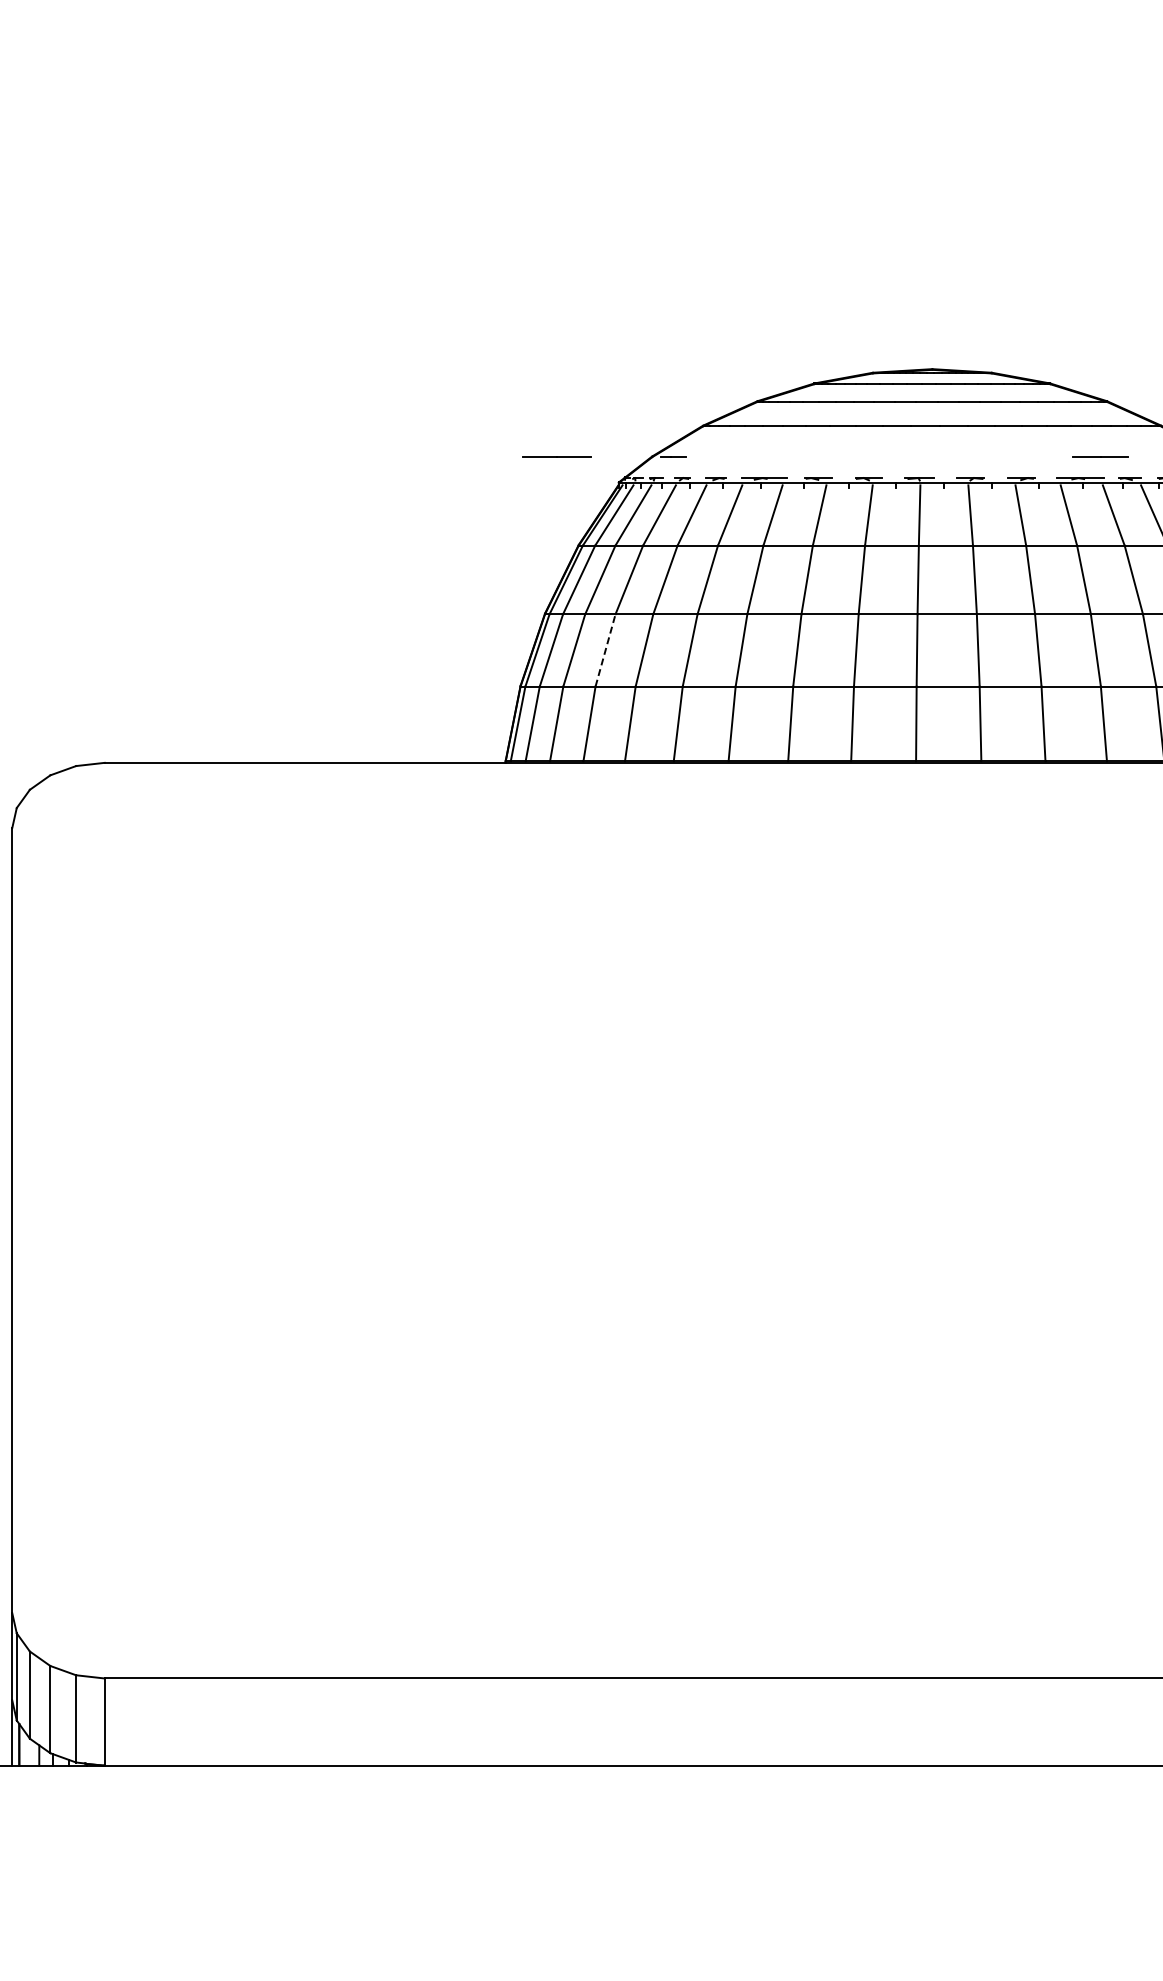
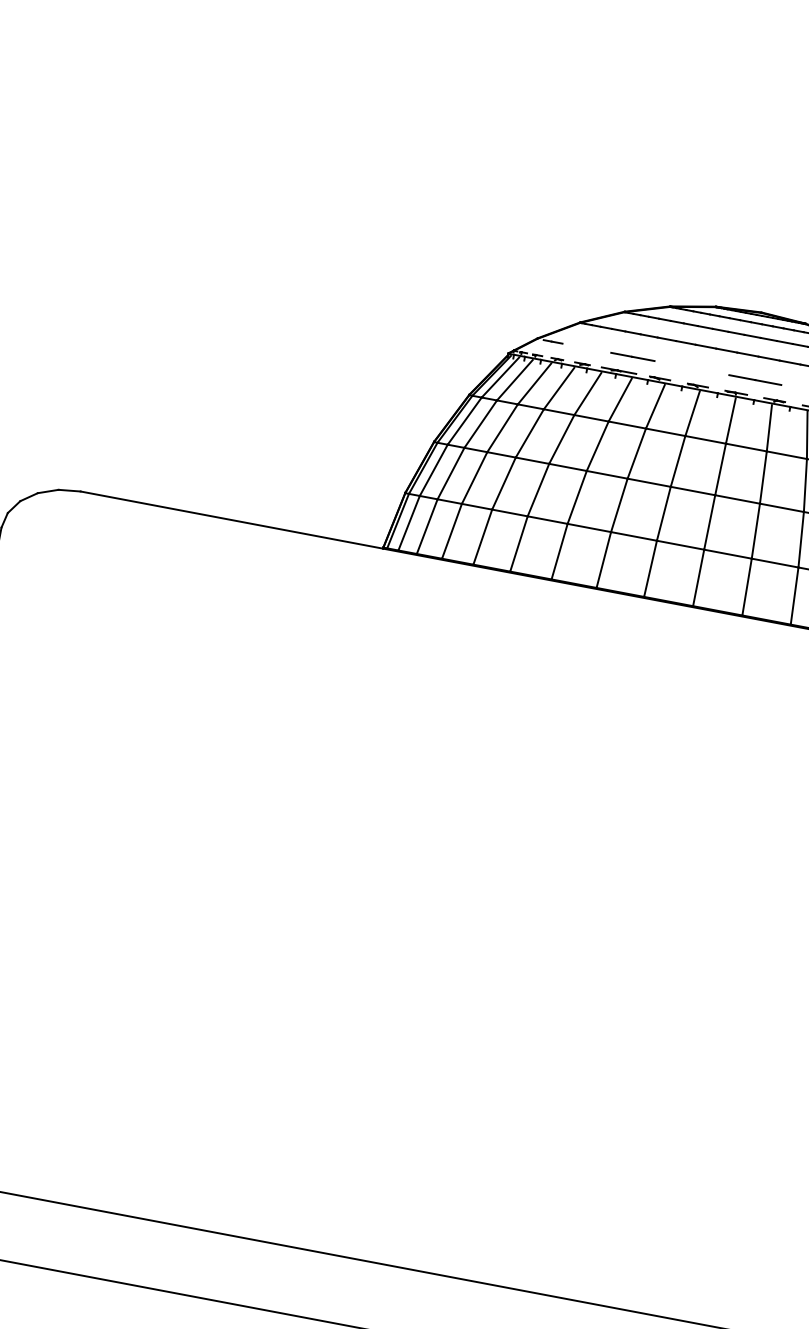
line: (556, 456) -> (755, 379), moved
line: (778, 456) -> (632, 356), added
line: (605, 650) -> (474, 478), dashed -> solid

